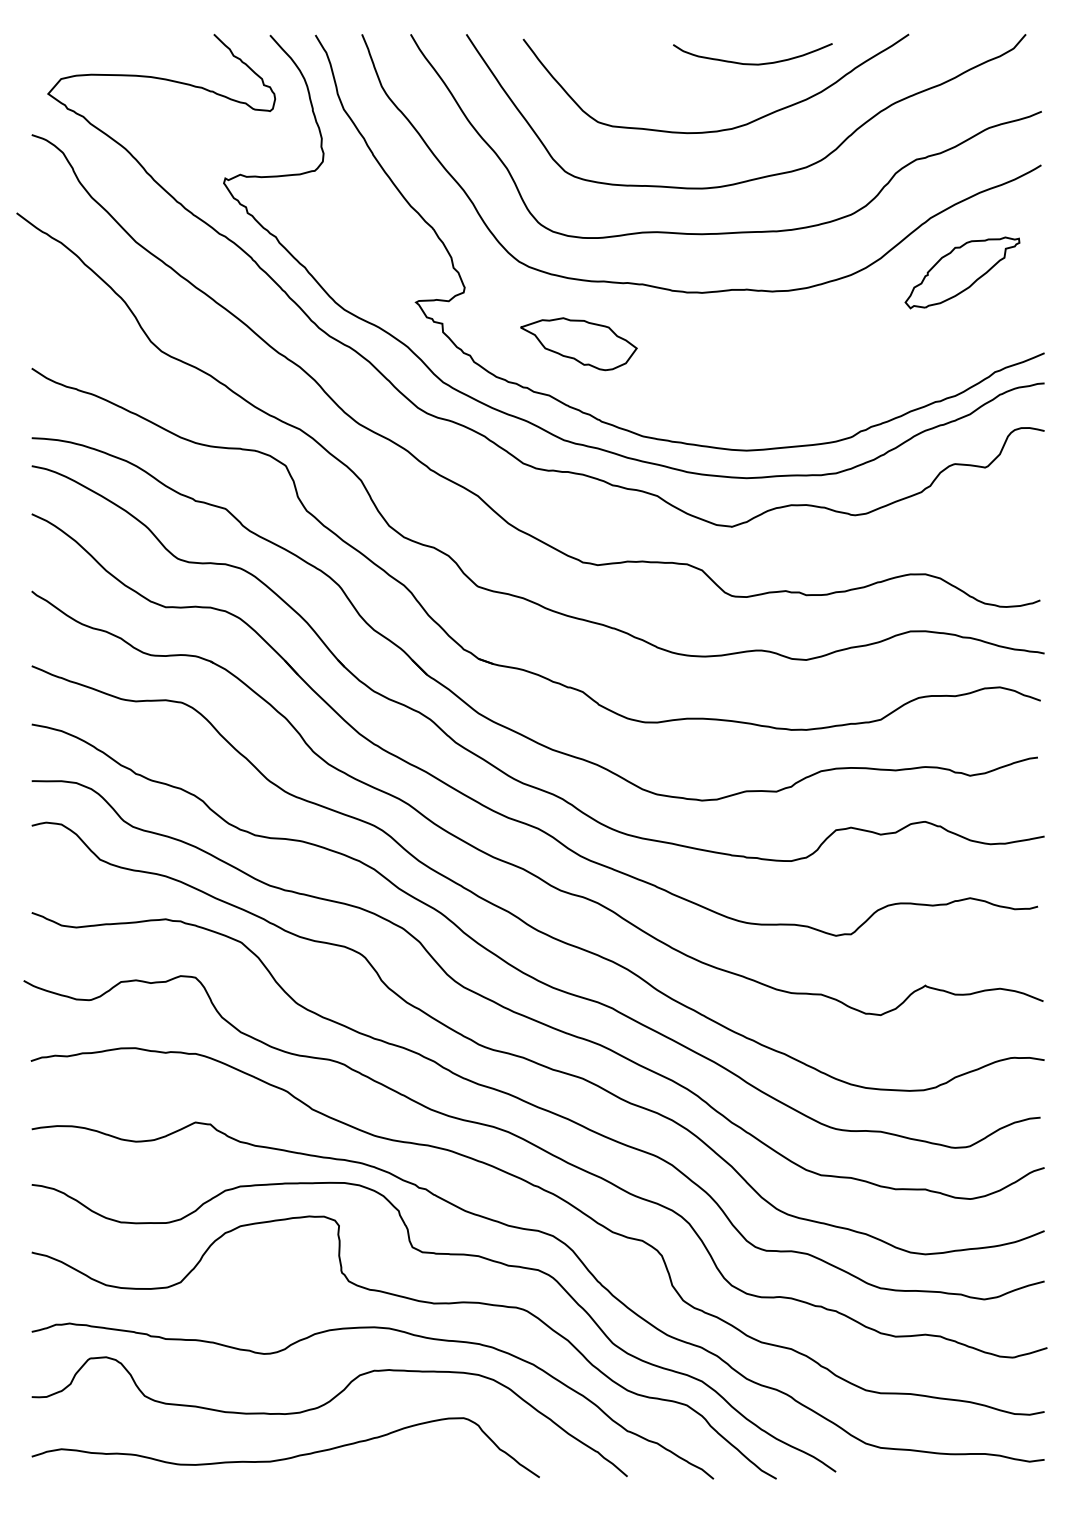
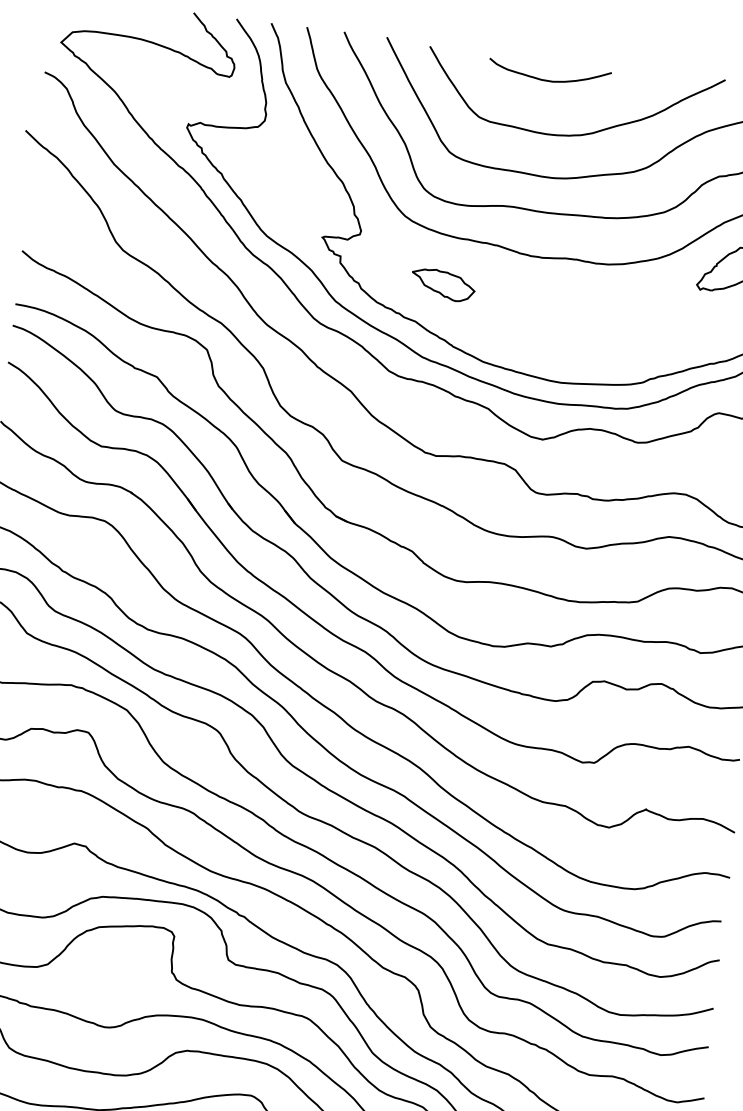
curve: (752, 63) -> (548, 80), moved
part: (579, 343) -> (443, 284), size x0.71

